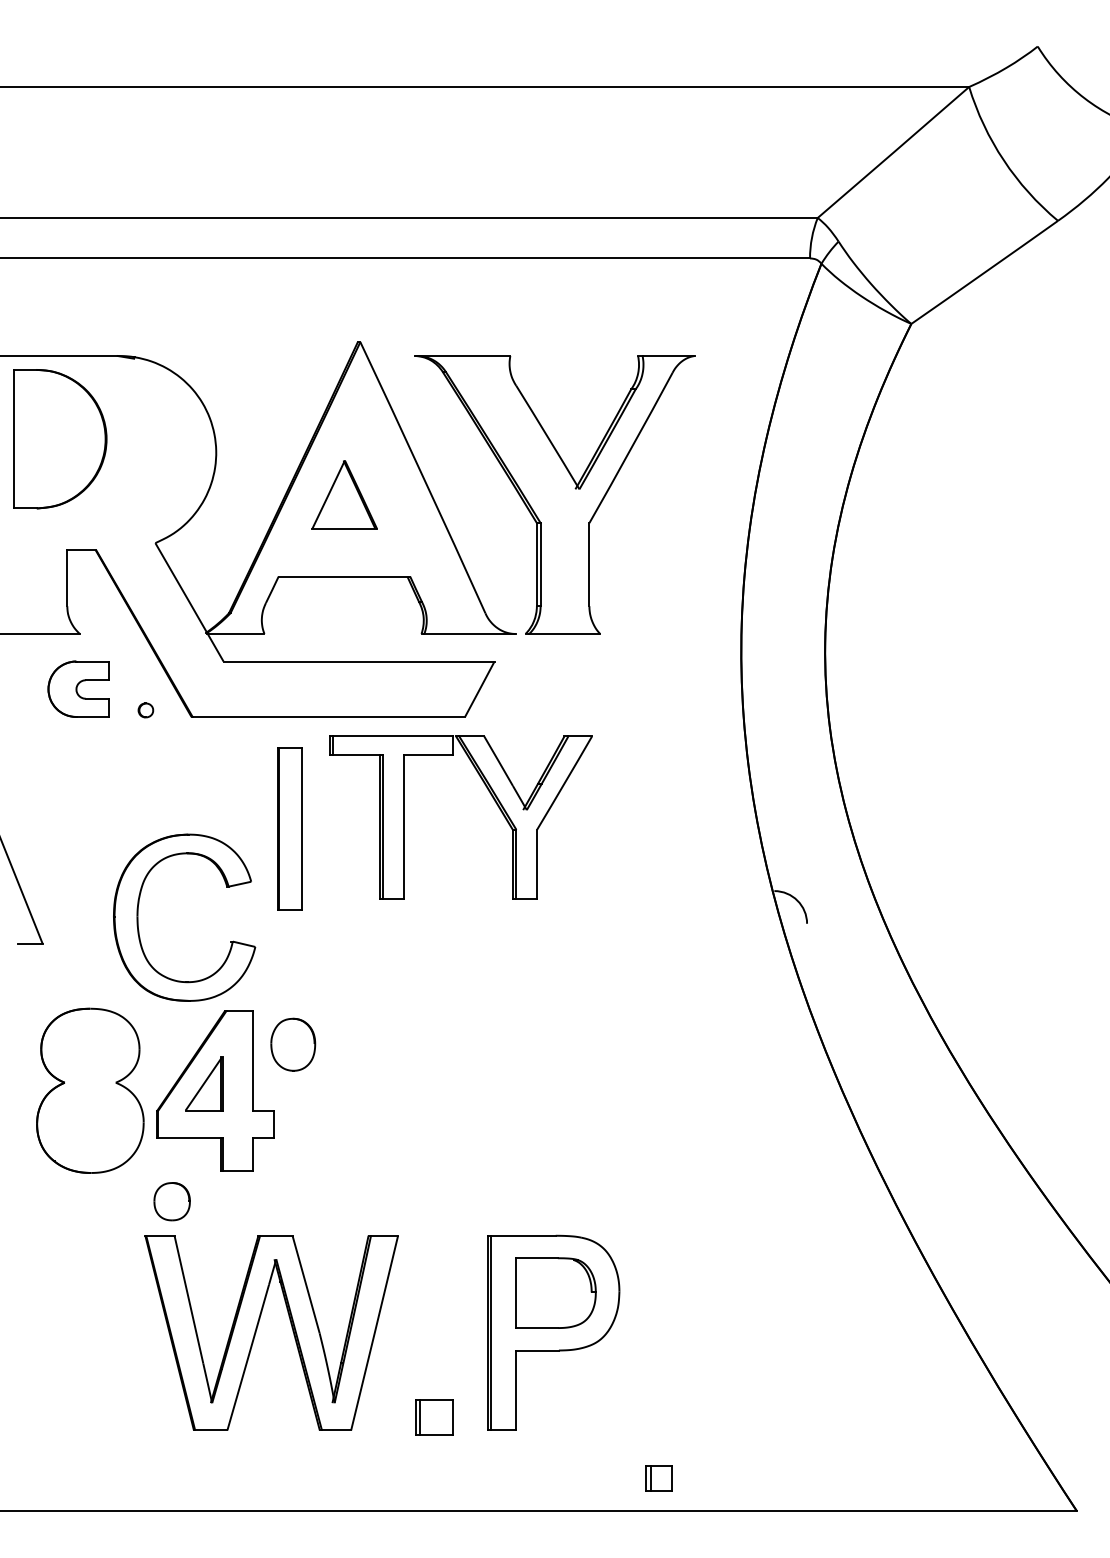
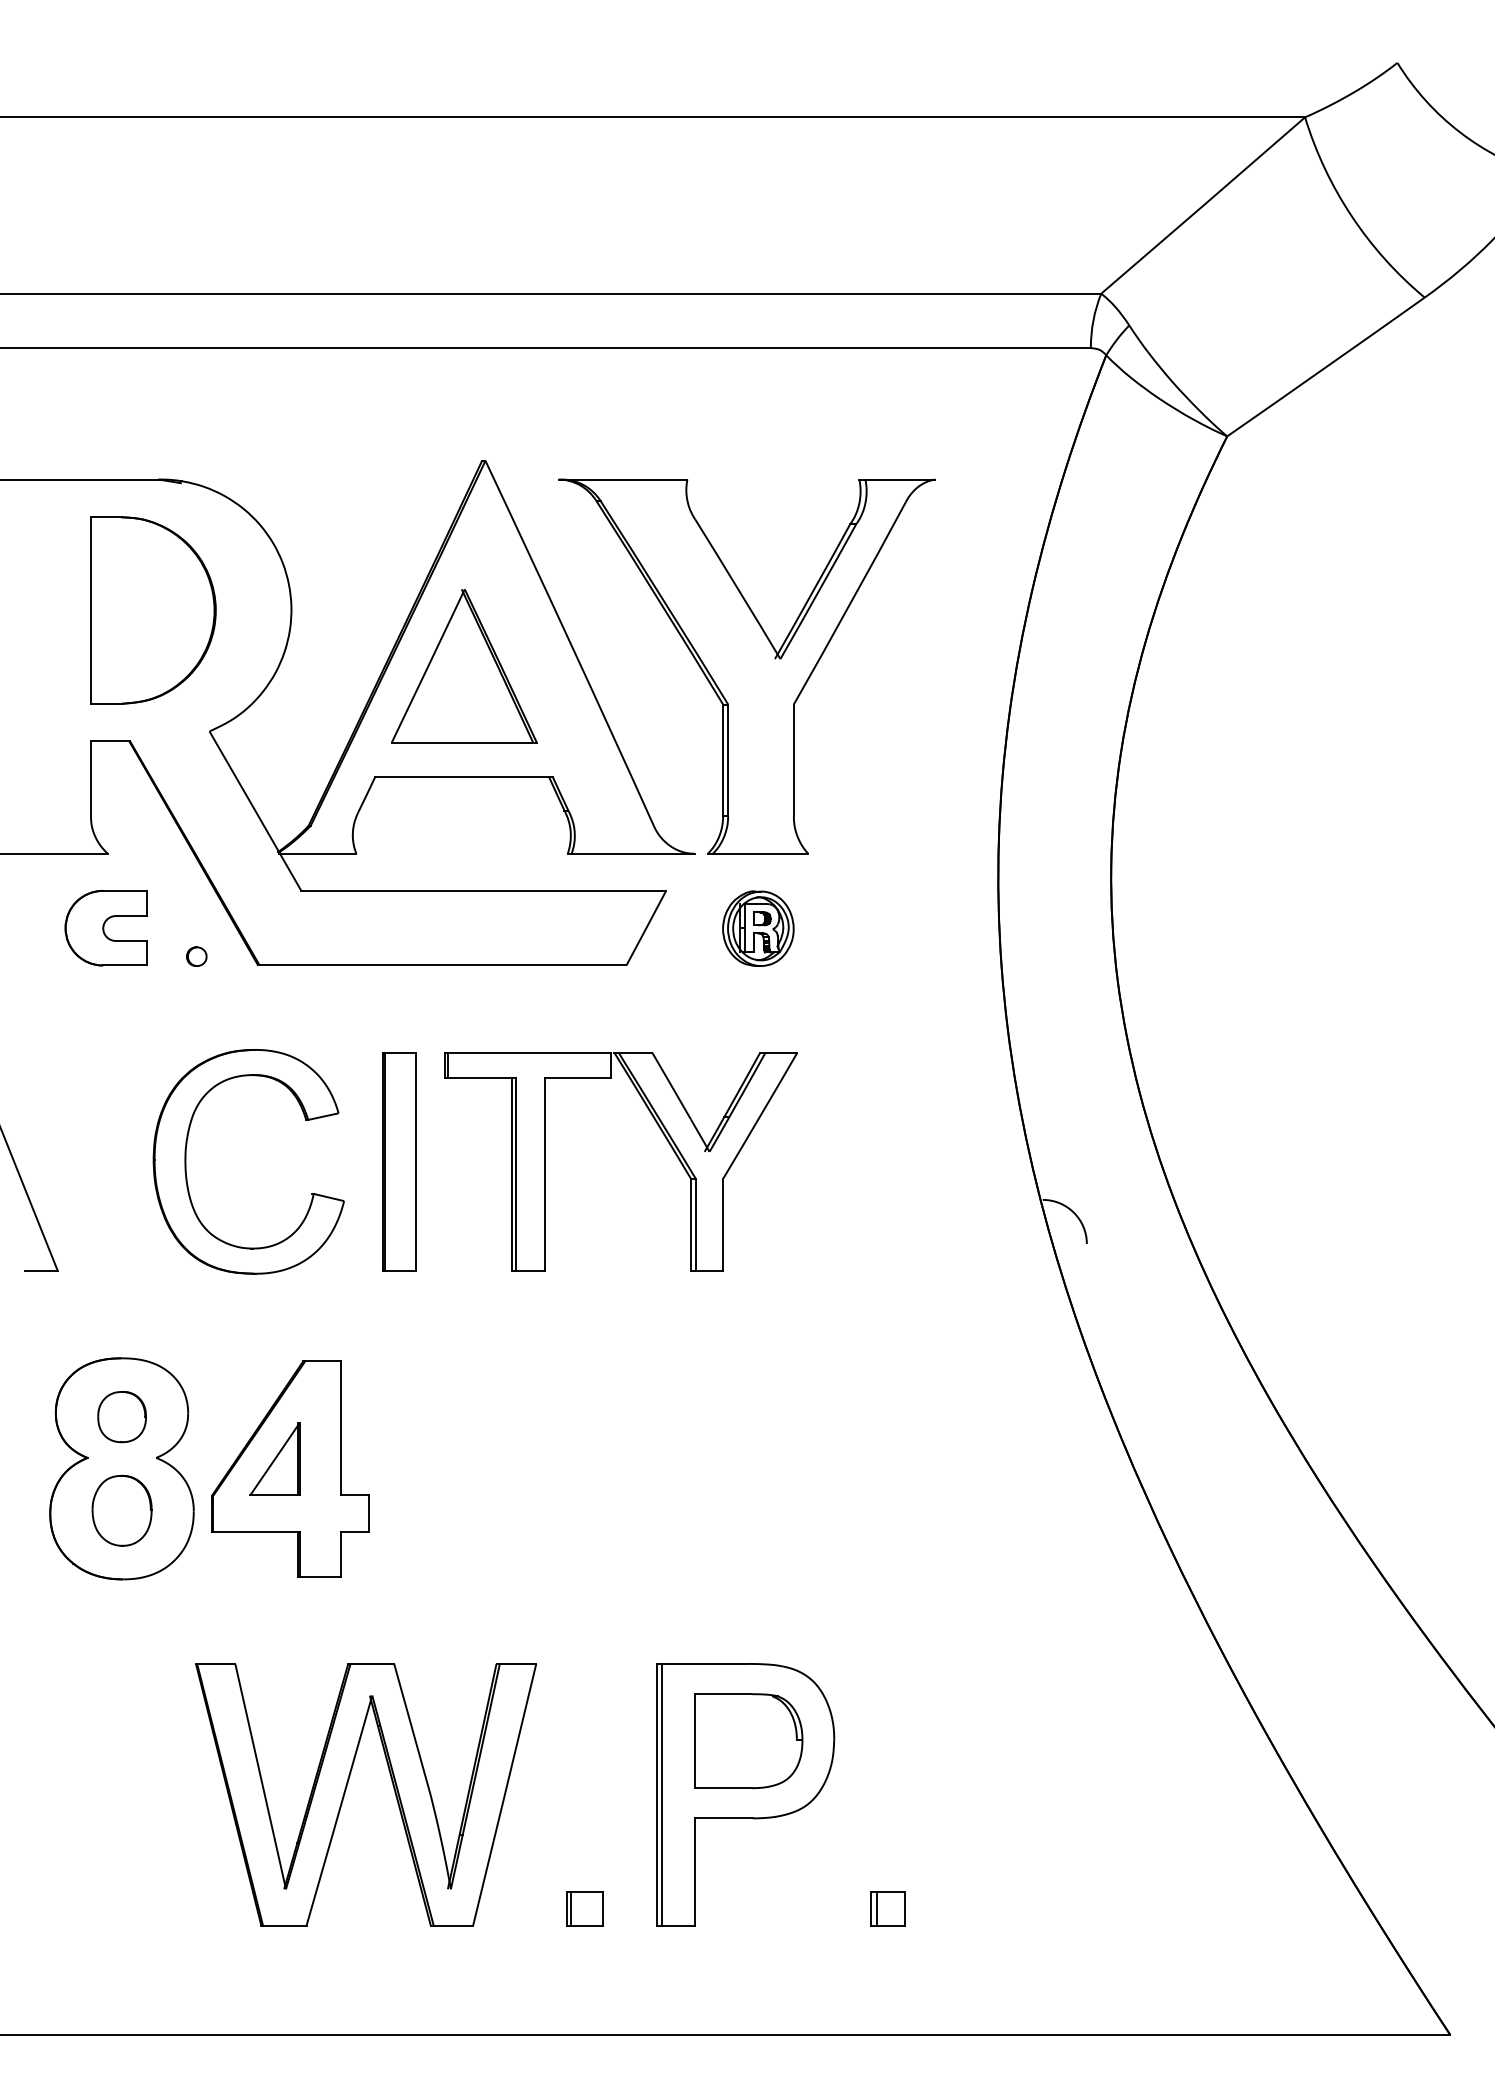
part: (60, 439) -> (153, 610), moved
part: (344, 494) -> (464, 666), size x1.67
part: (563, 689) -> (758, 928), added
part: (492, 797) -> (663, 1135), moved
part: (289, 828) -> (399, 1161), moved
part: (138, 917) -> (186, 1161), moved
part: (292, 1044) -> (121, 1510), moved
part: (171, 1202) -> (121, 1417), moved
part: (433, 1417) -> (584, 1908), size x0.71
part: (658, 1477) -> (887, 1908), moved

